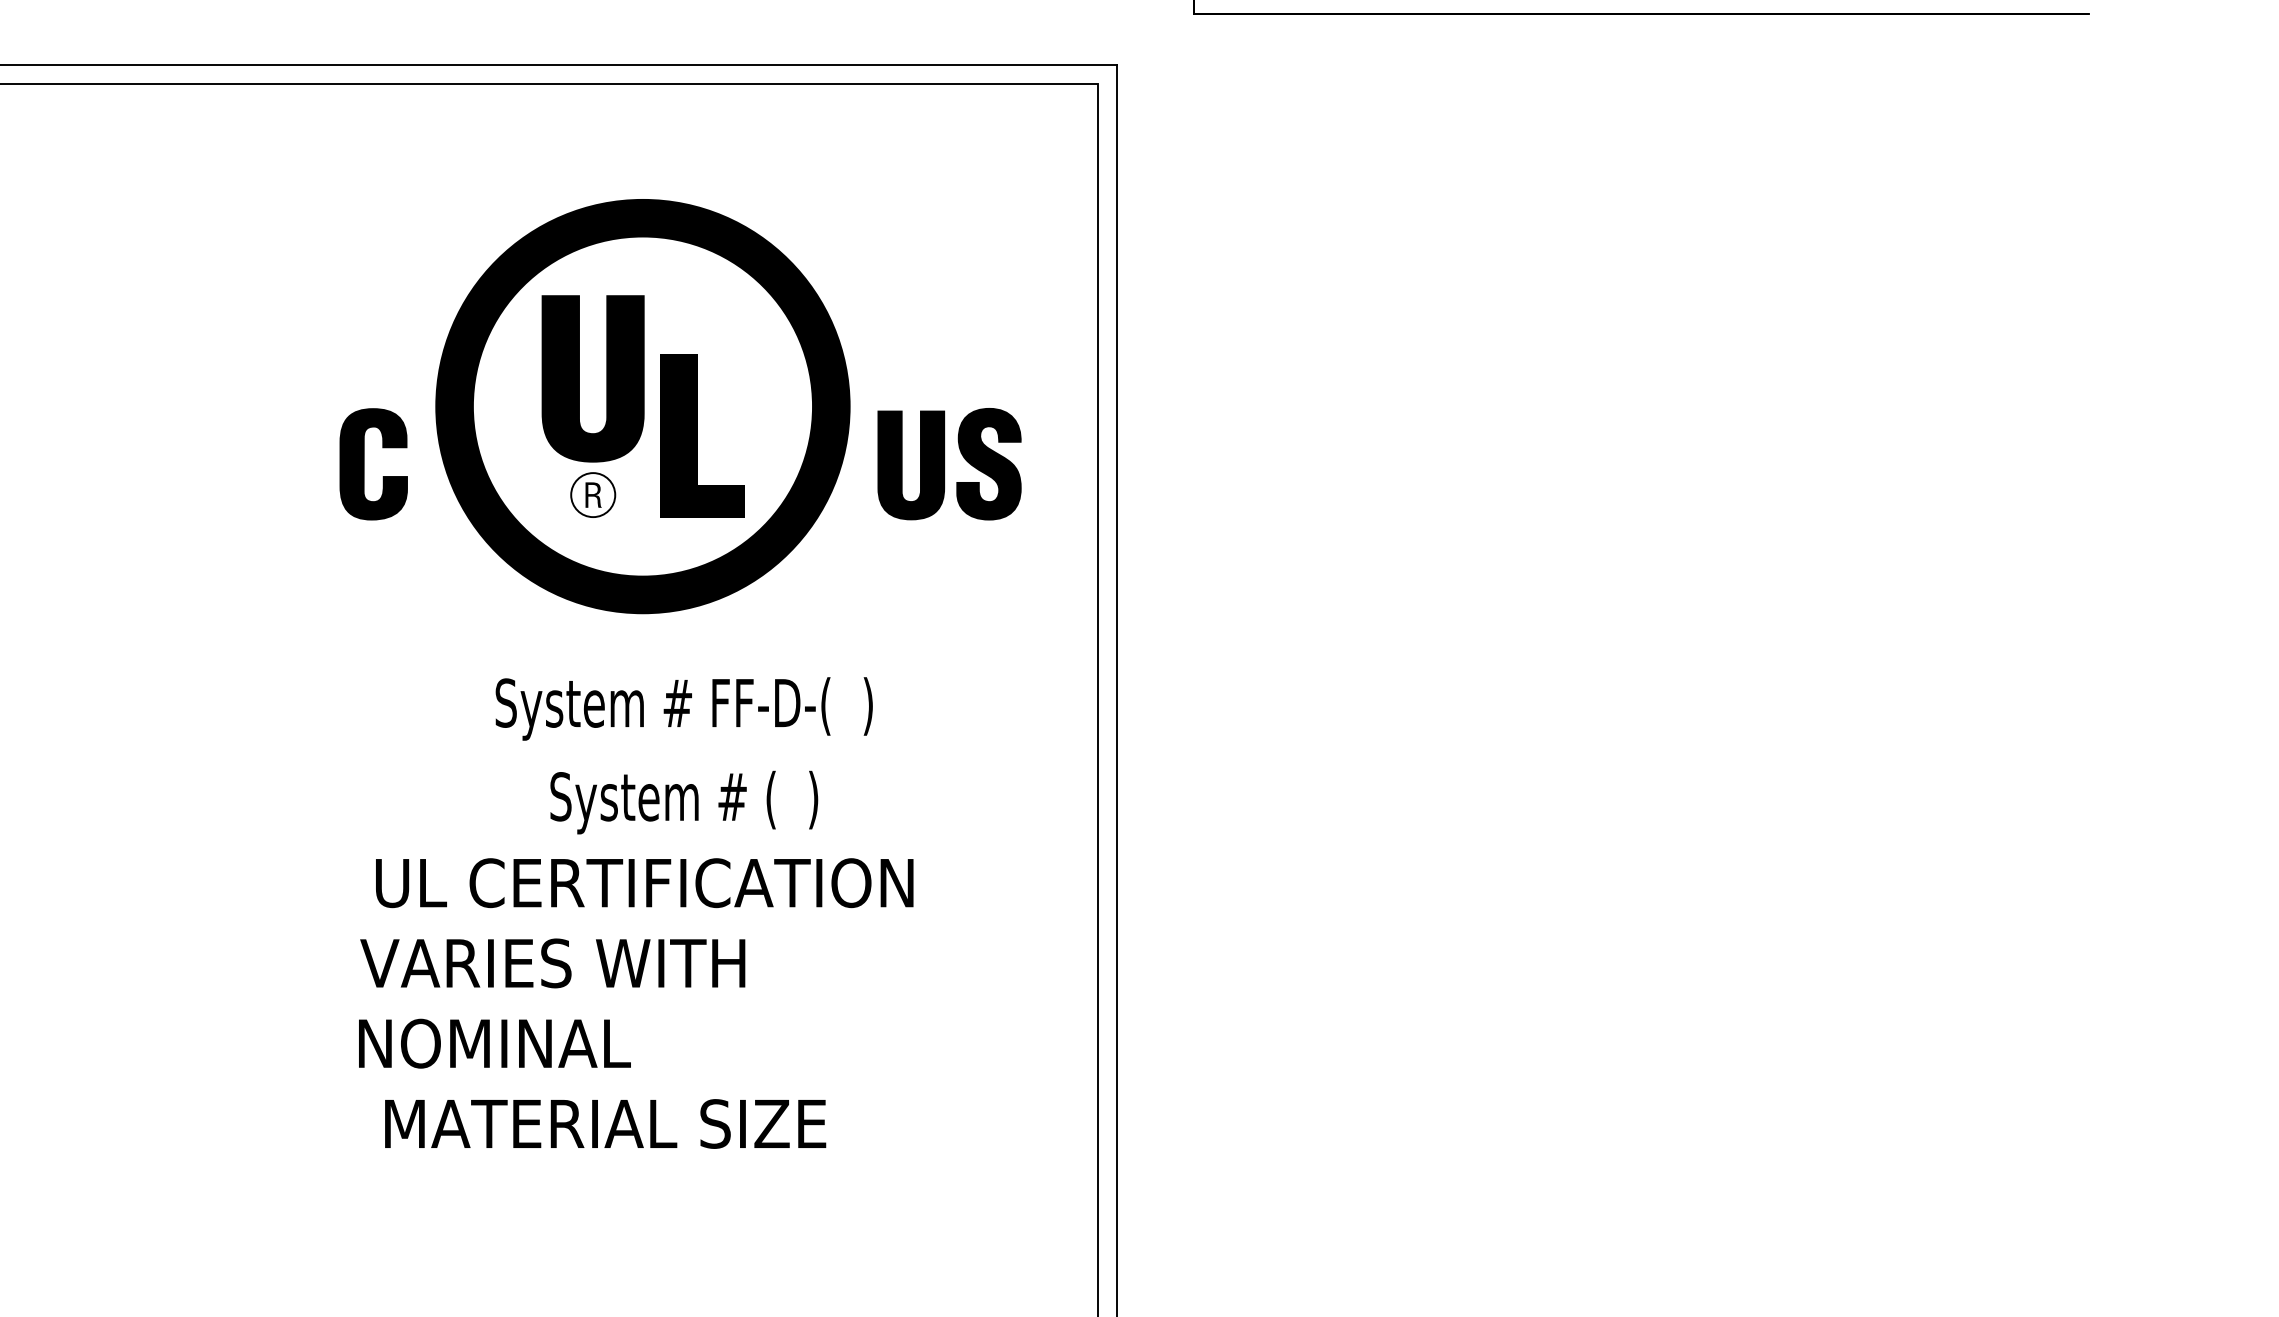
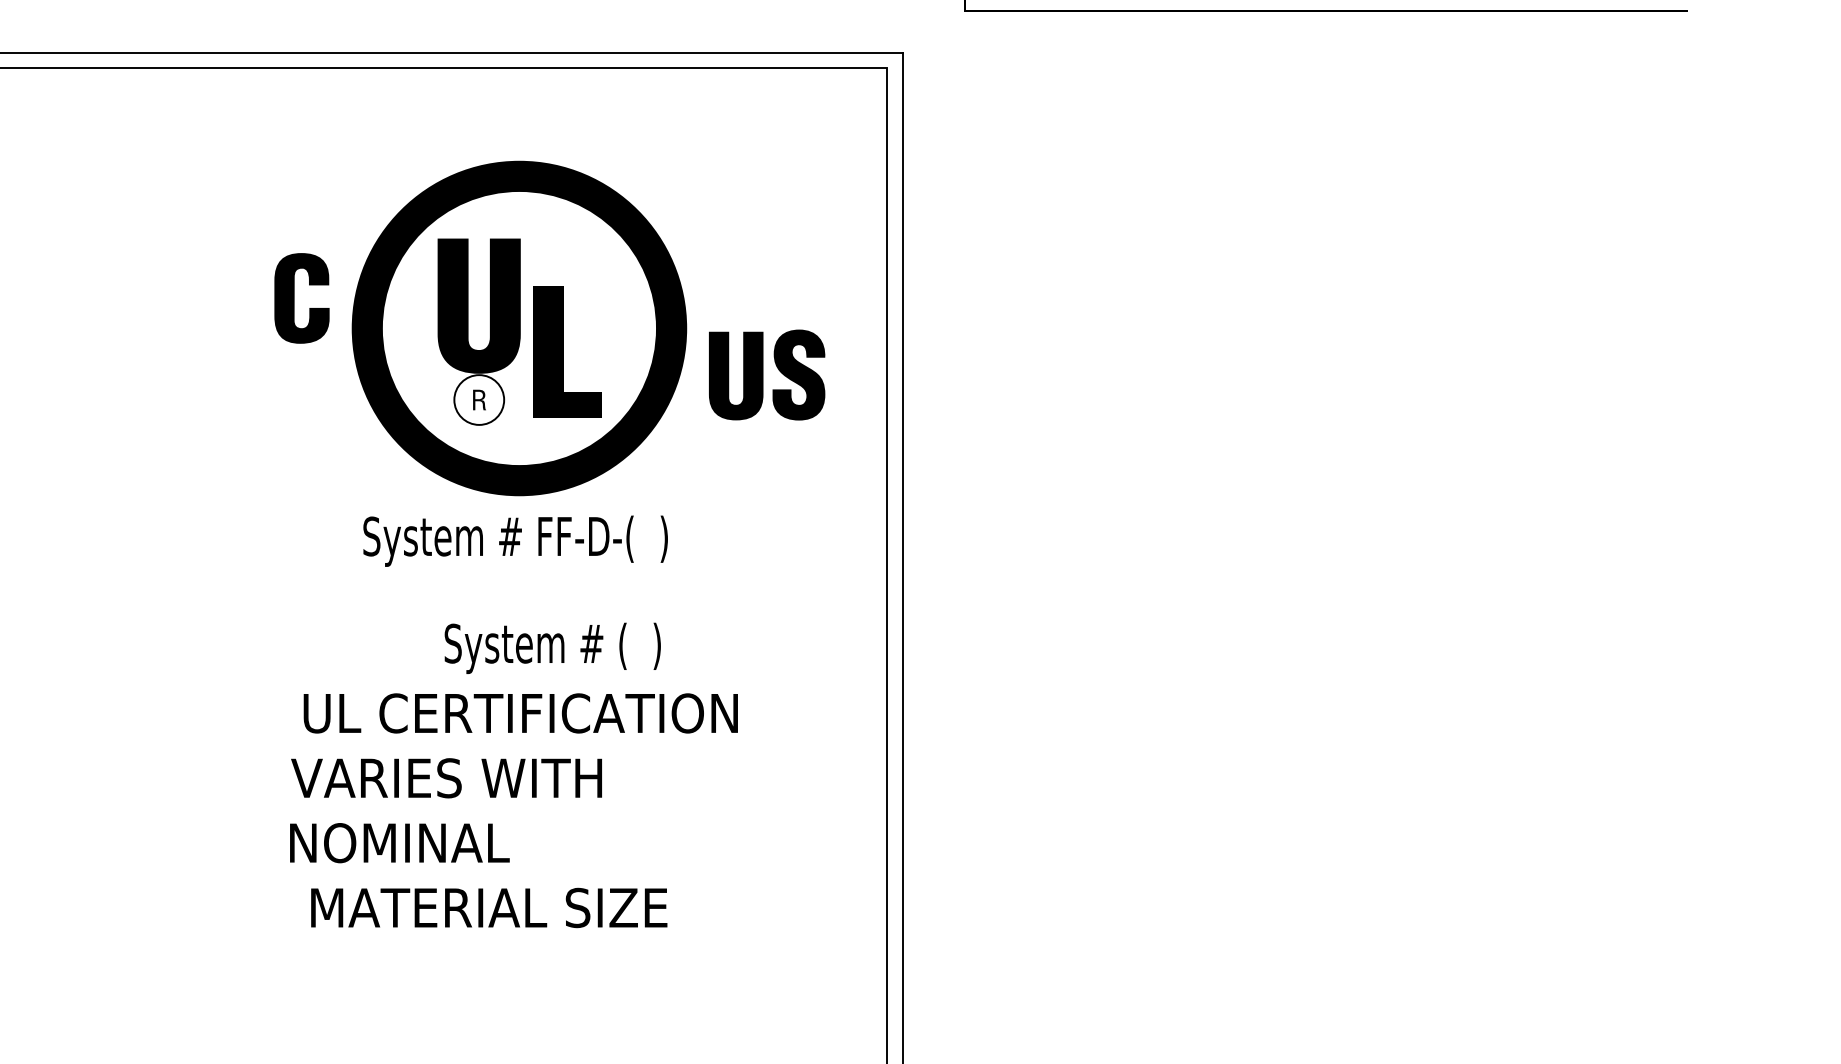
part: (364, 464) -> (294, 298), moved
circle: (593, 495) -> (479, 400), size x1.4
text: (683, 708) -> (515, 540), moved

